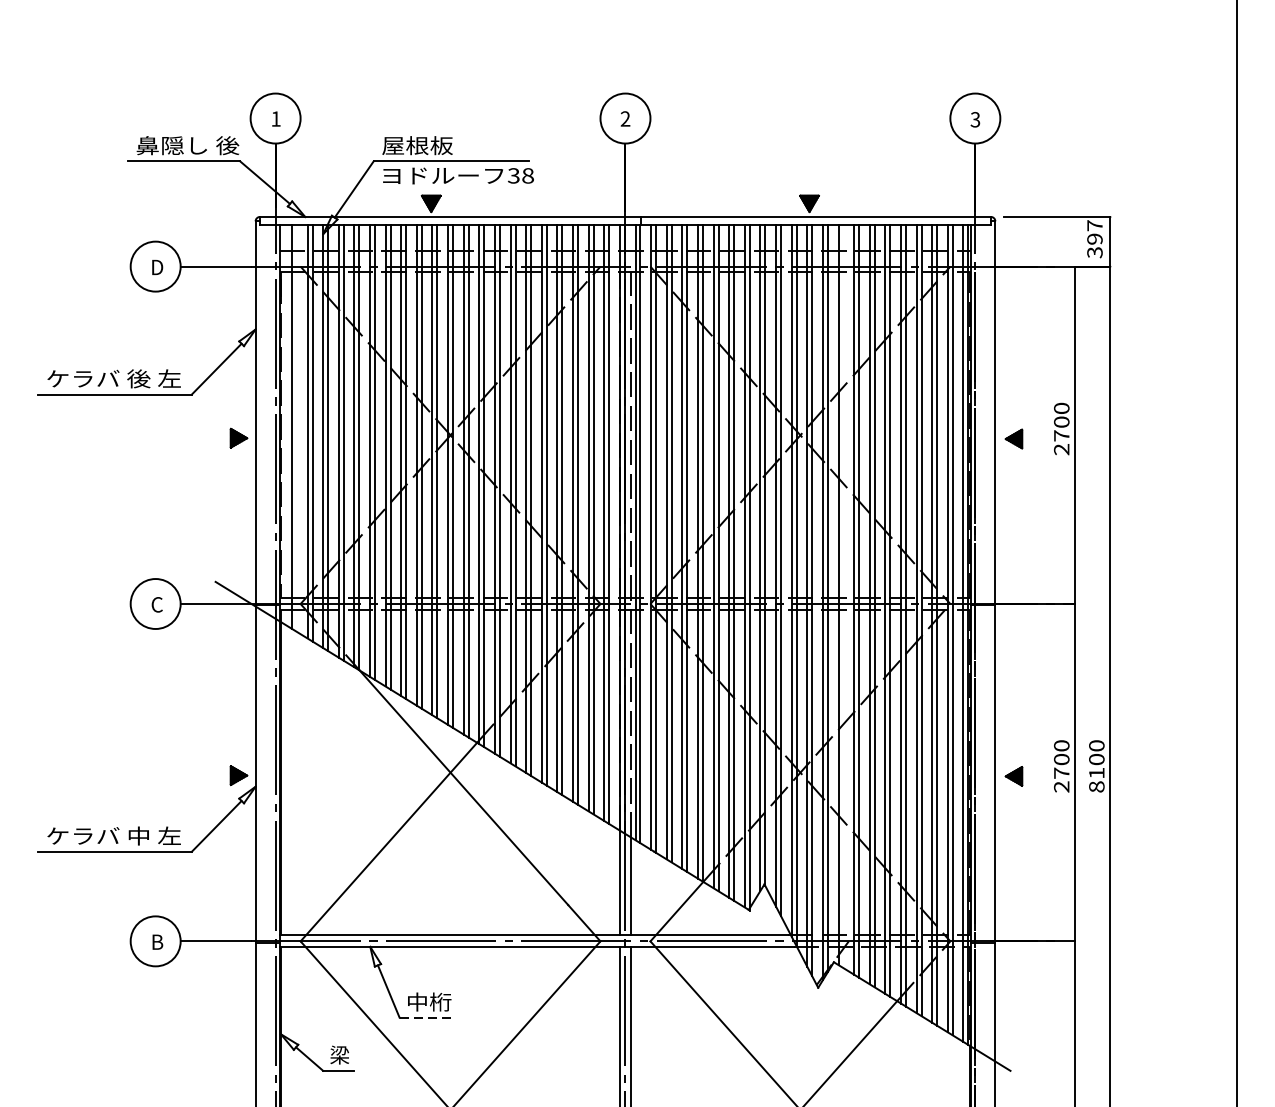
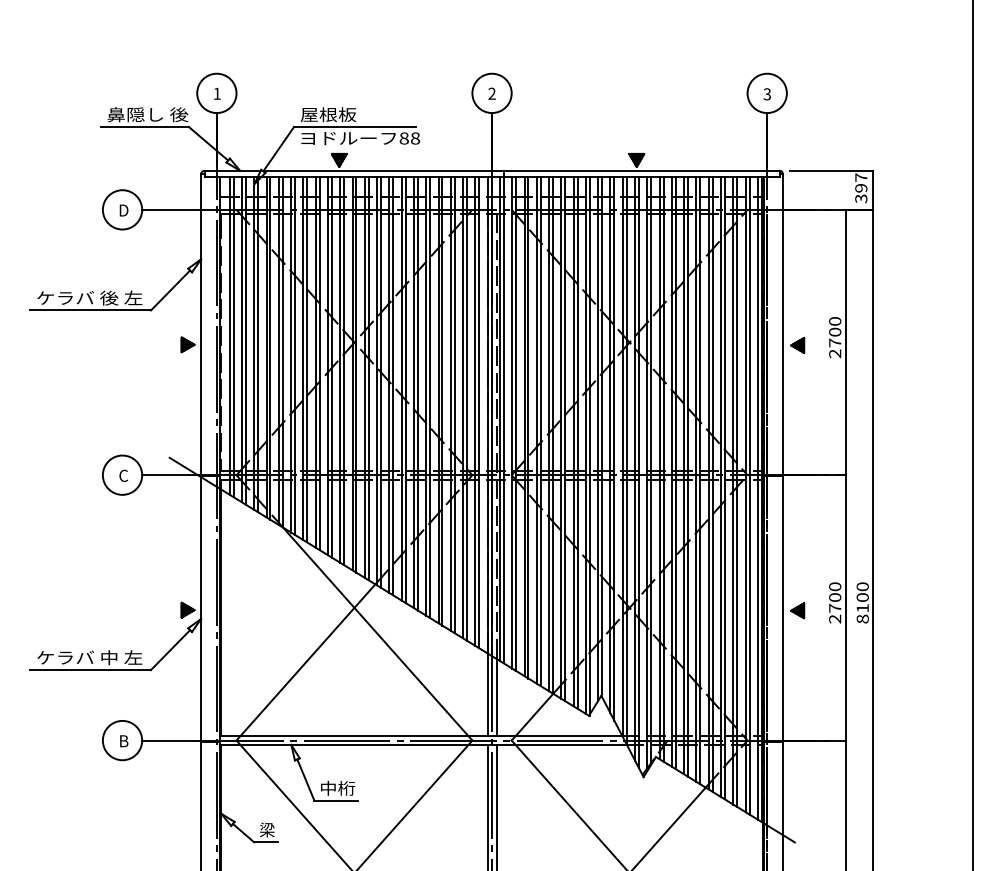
text: (512, 175) -> (403, 138), 38 -> 88
line: (296, 428) -> (233, 337), added
line: (843, 596) -> (663, 469), added
line: (427, 1017) -> (336, 800), dashed -> solid

